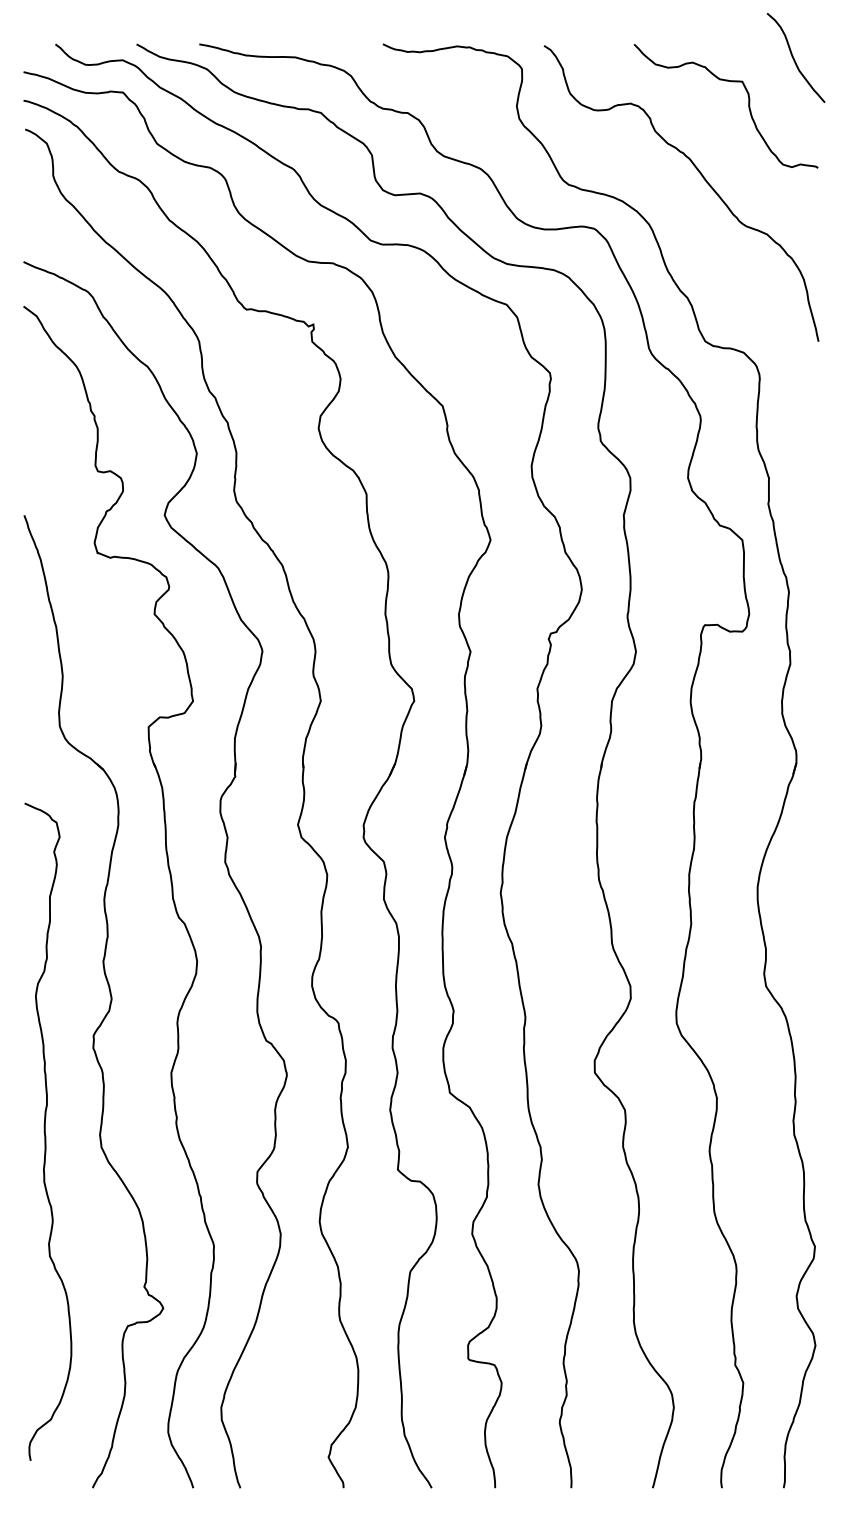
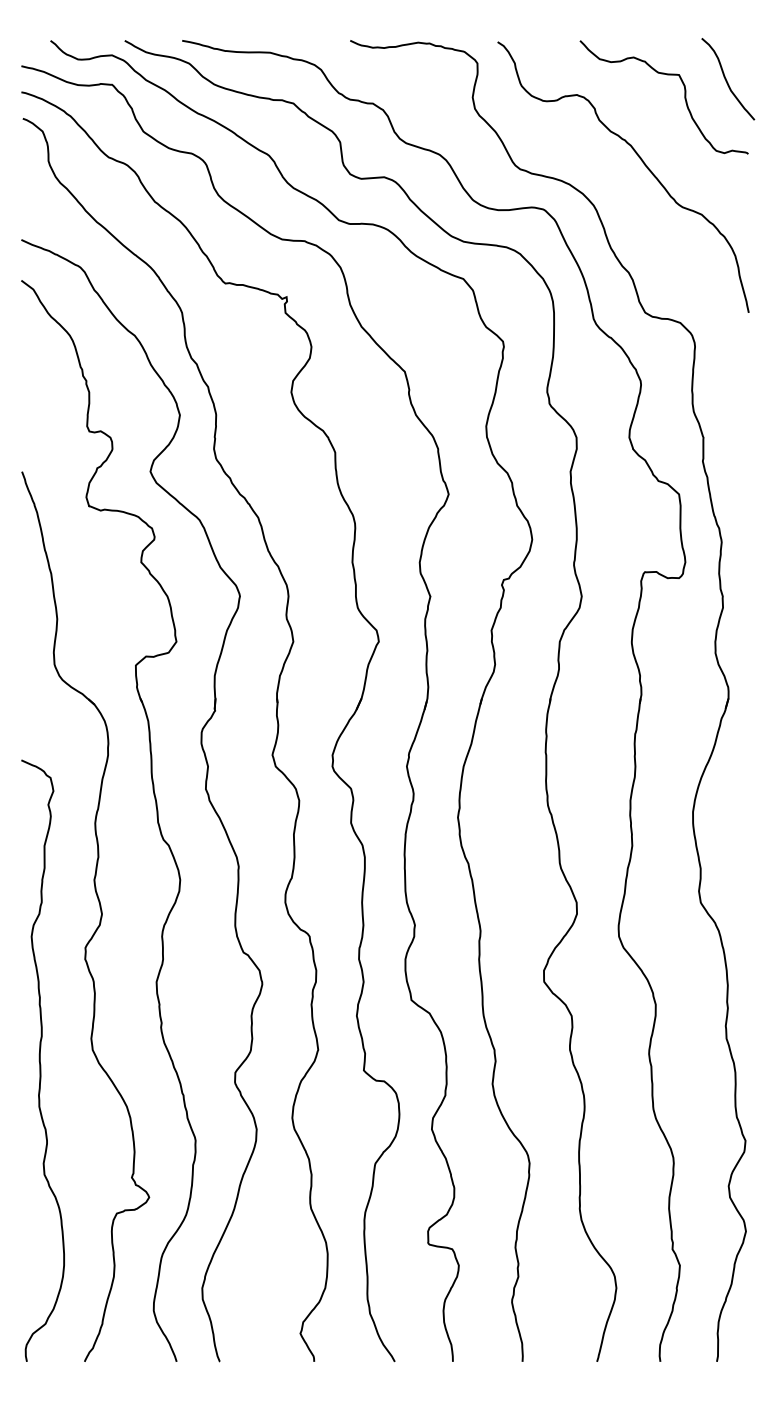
curve: (795, 59) -> (727, 80), moved
curve: (45, 1131) -> (40, 1060), moved

